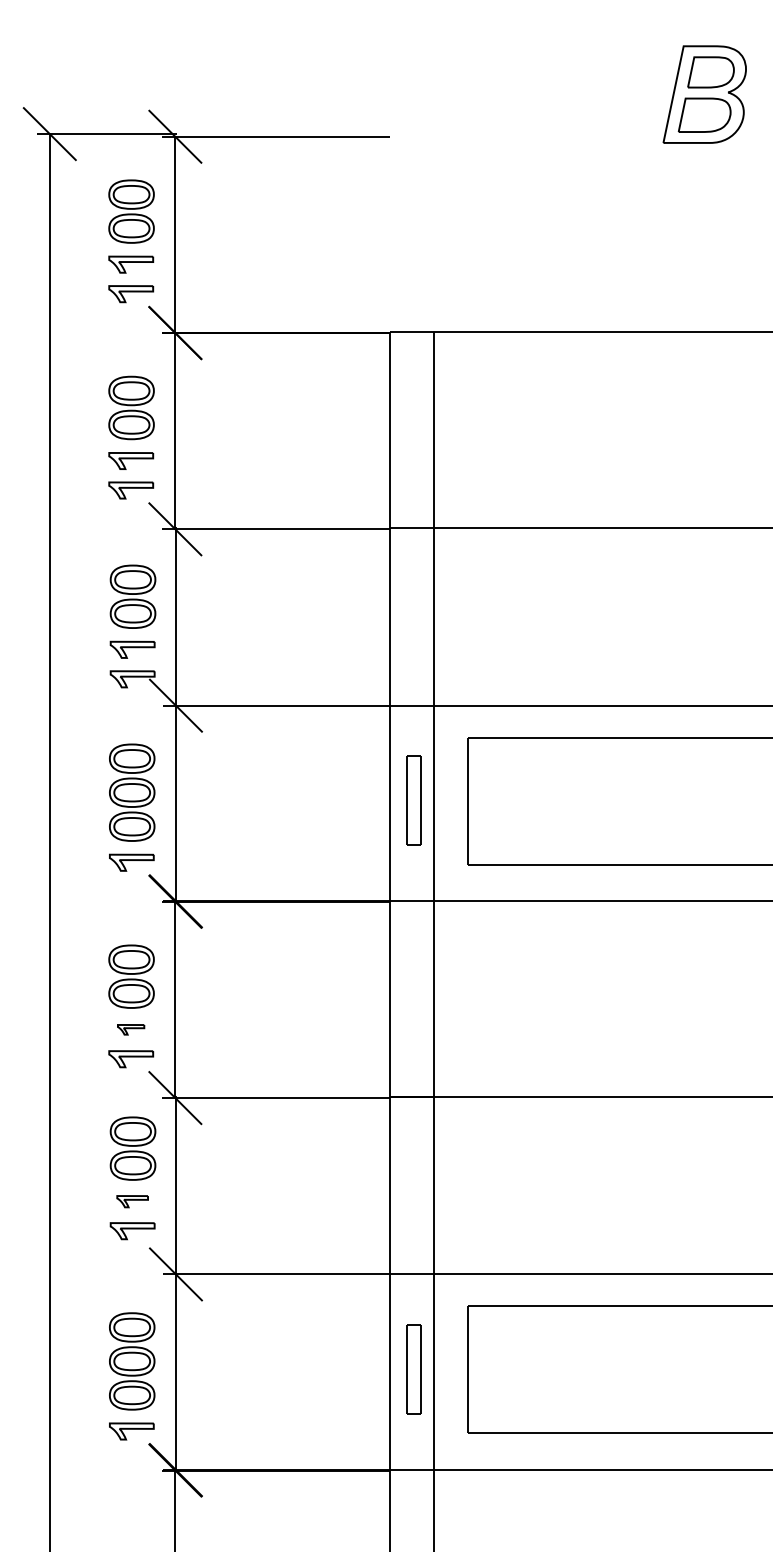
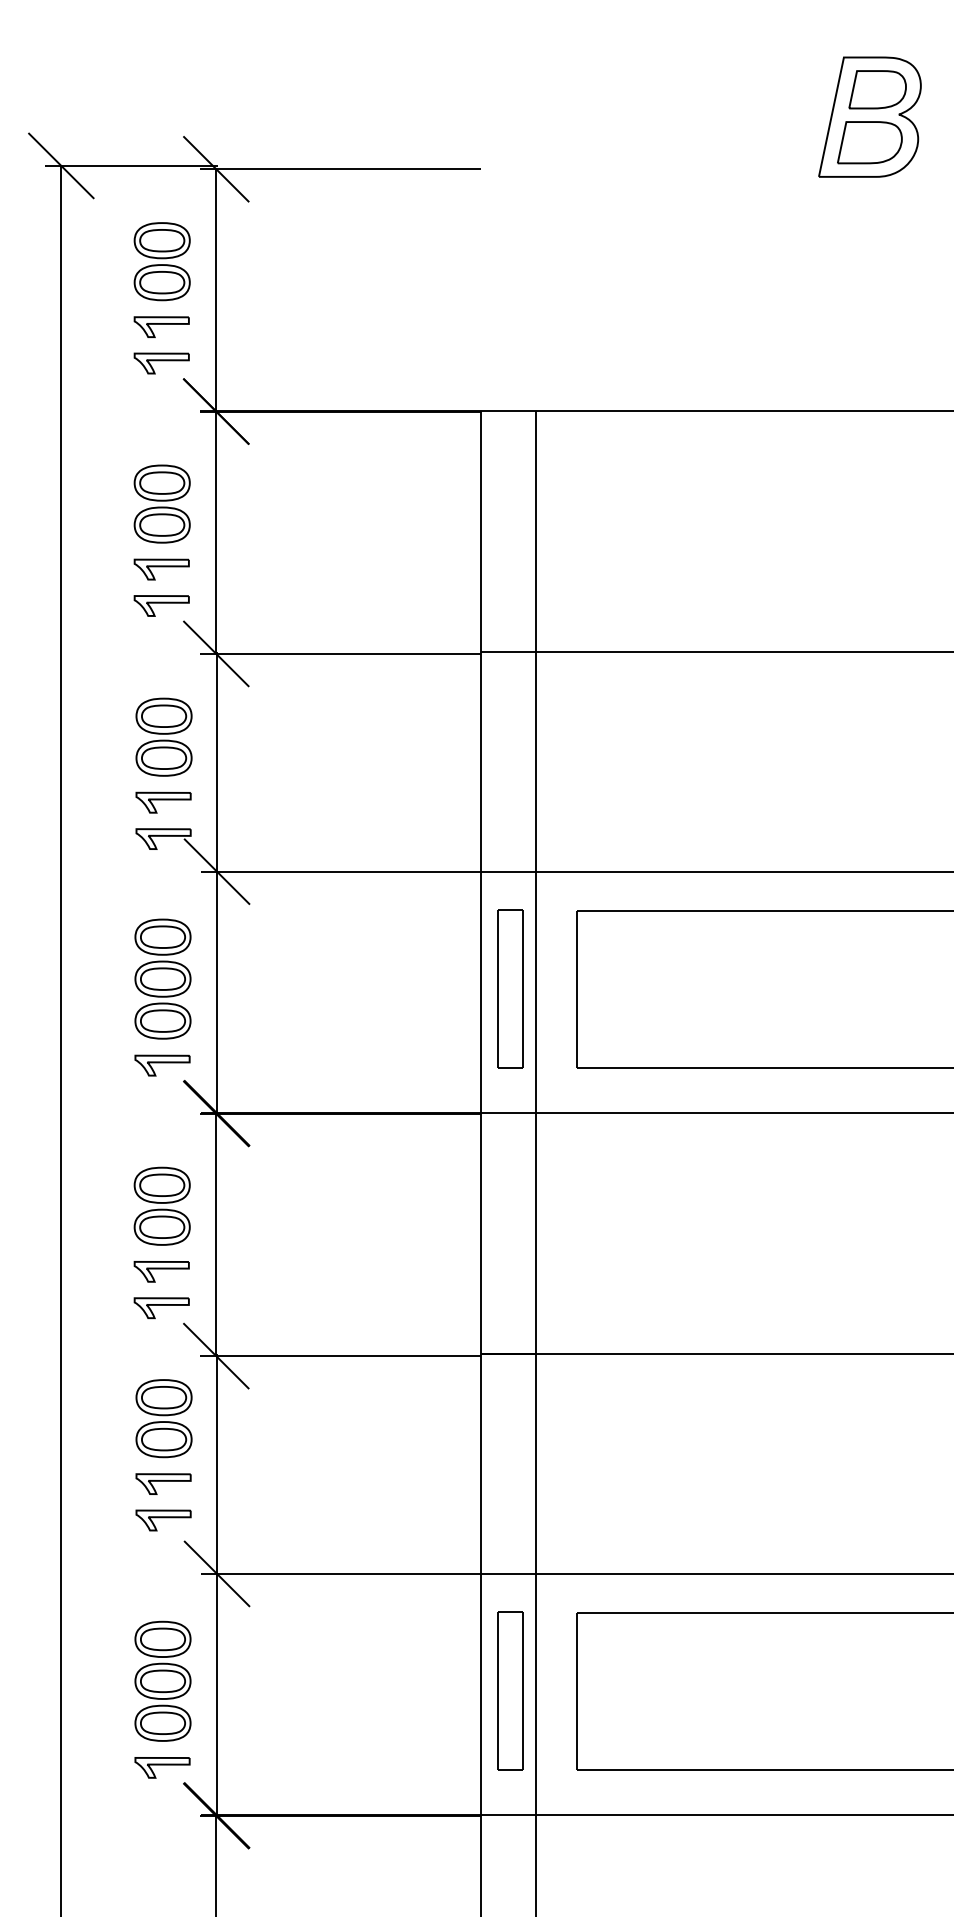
part: (413, 800) -> (510, 988), size x1.43
part: (130, 1029) -> (161, 1271), size x1.67
part: (132, 1201) -> (163, 1483), size x1.43
part: (413, 1368) -> (510, 1690), size x1.43

